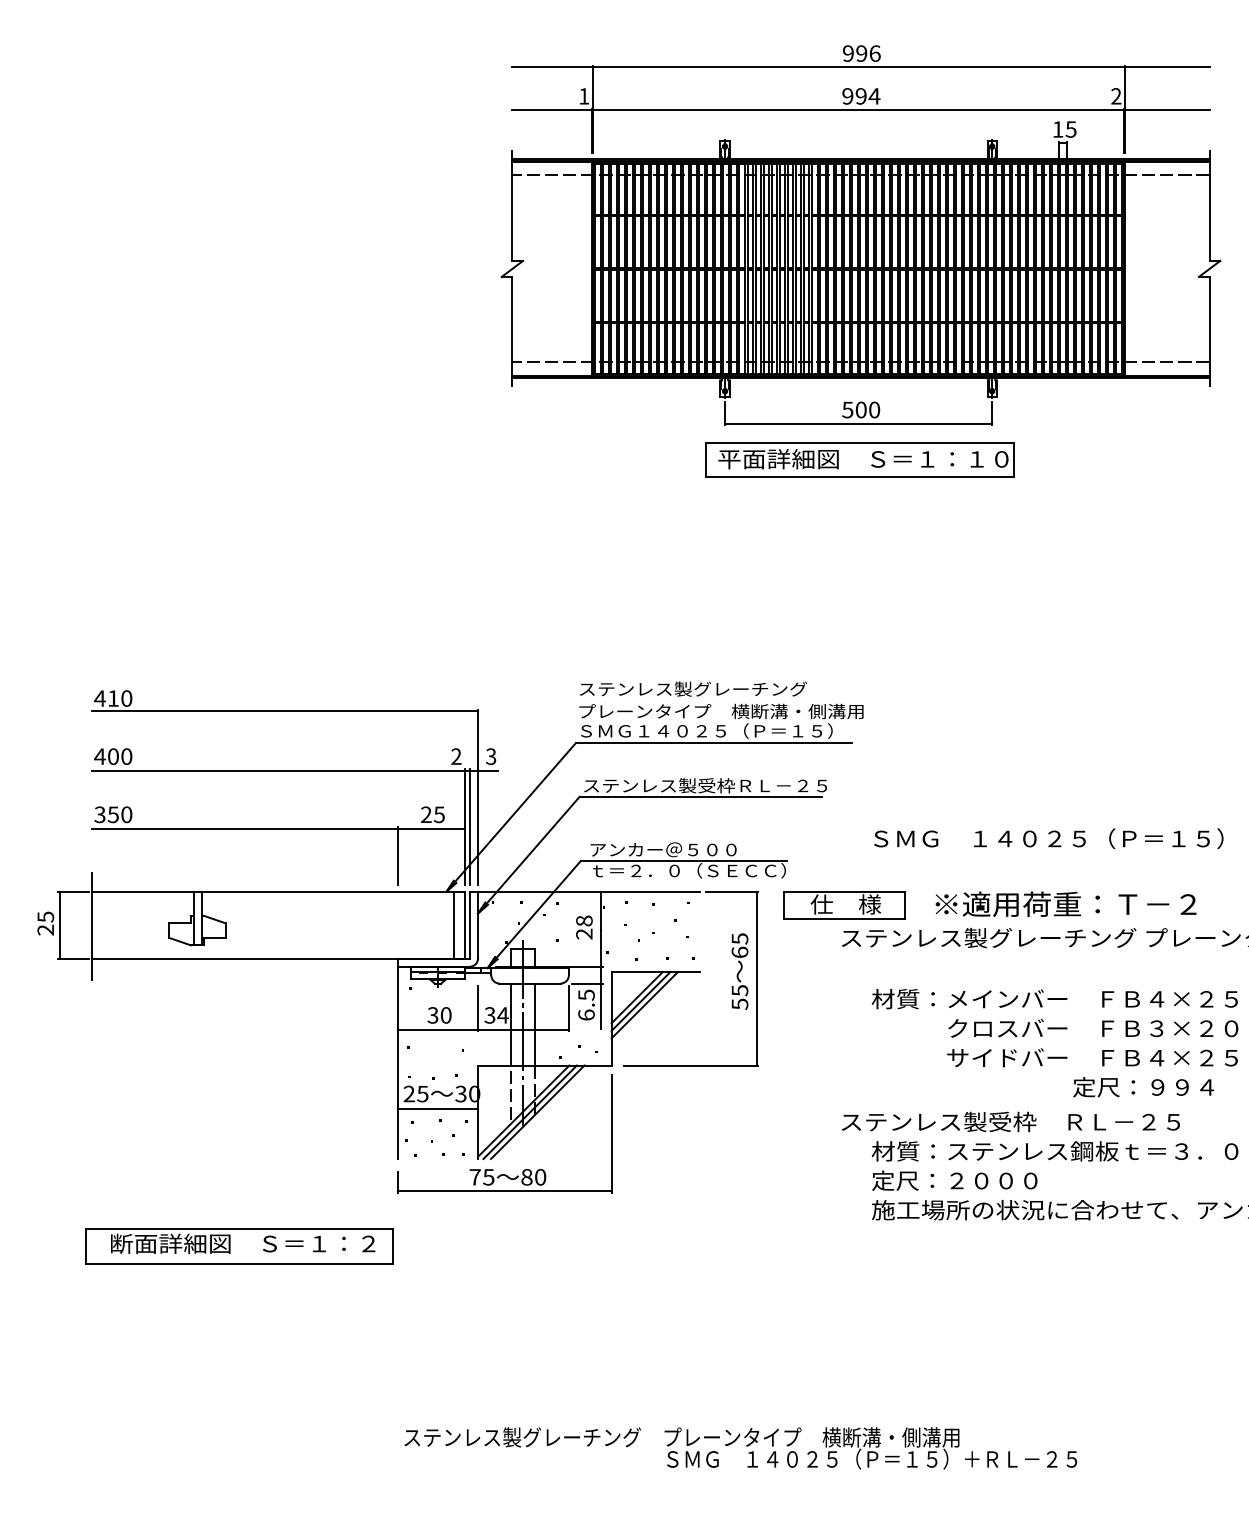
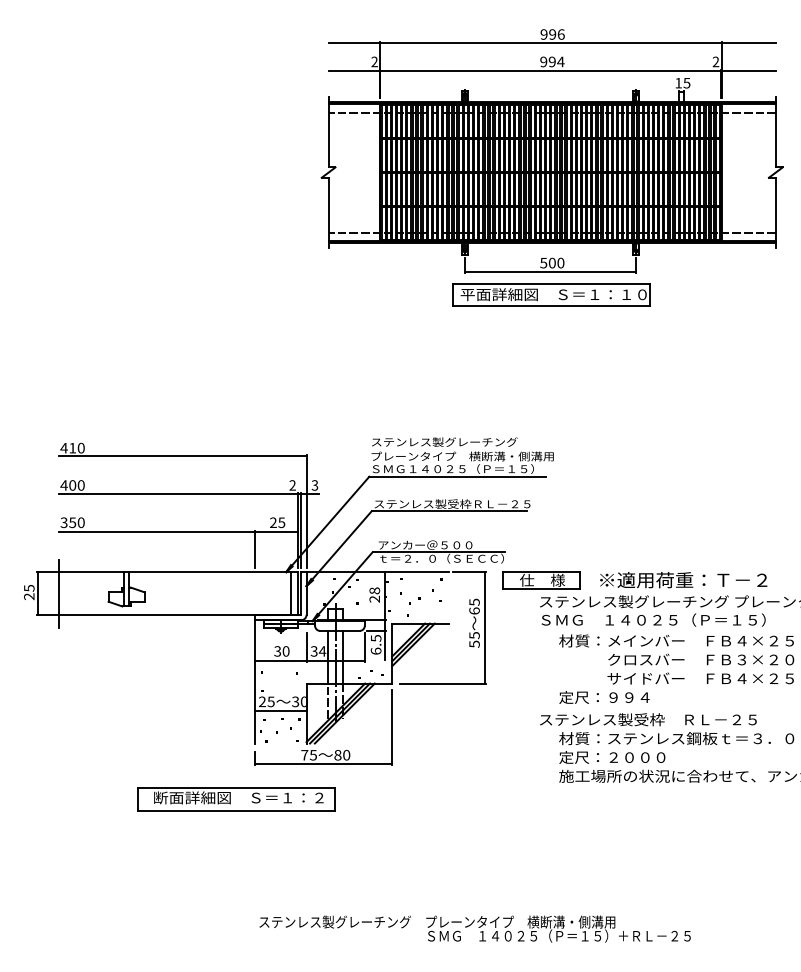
text: (583, 95) -> (374, 61), 1 -> 2
text: (1048, 837) -> (653, 619), moved
text: (1143, 1087) -> (604, 697), moved
part: (239, 1246) -> (236, 799), moved

